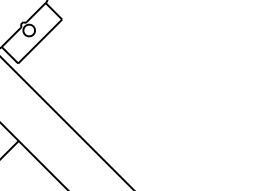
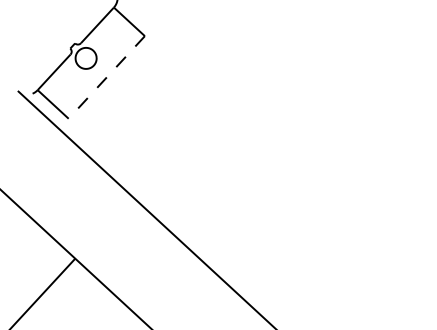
line: (39, 41) -> (105, 77), solid -> dashed

